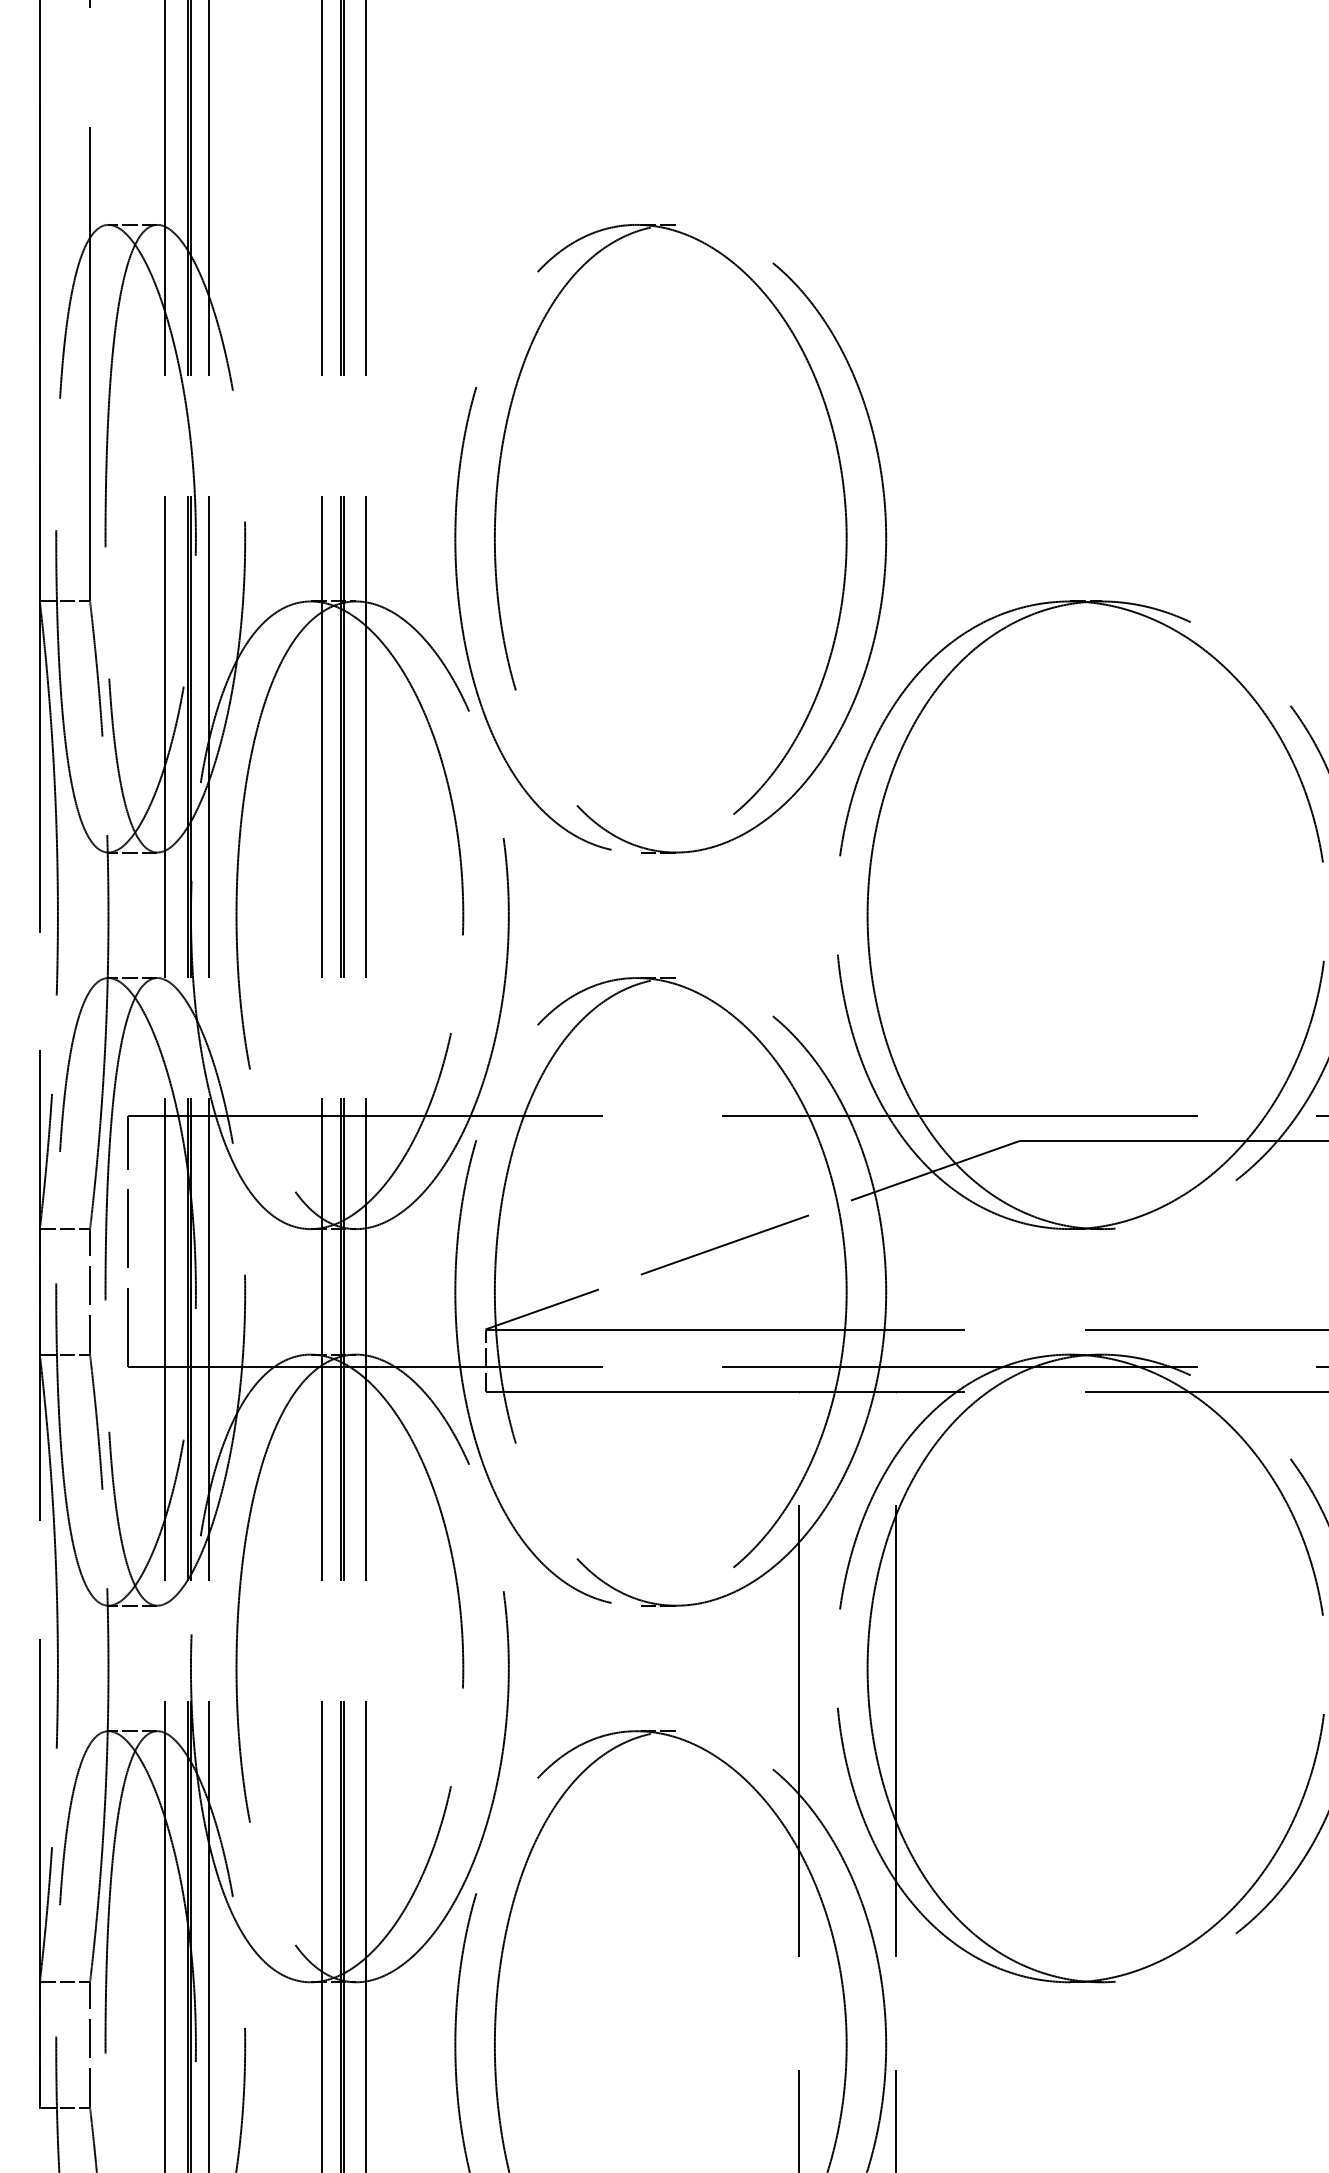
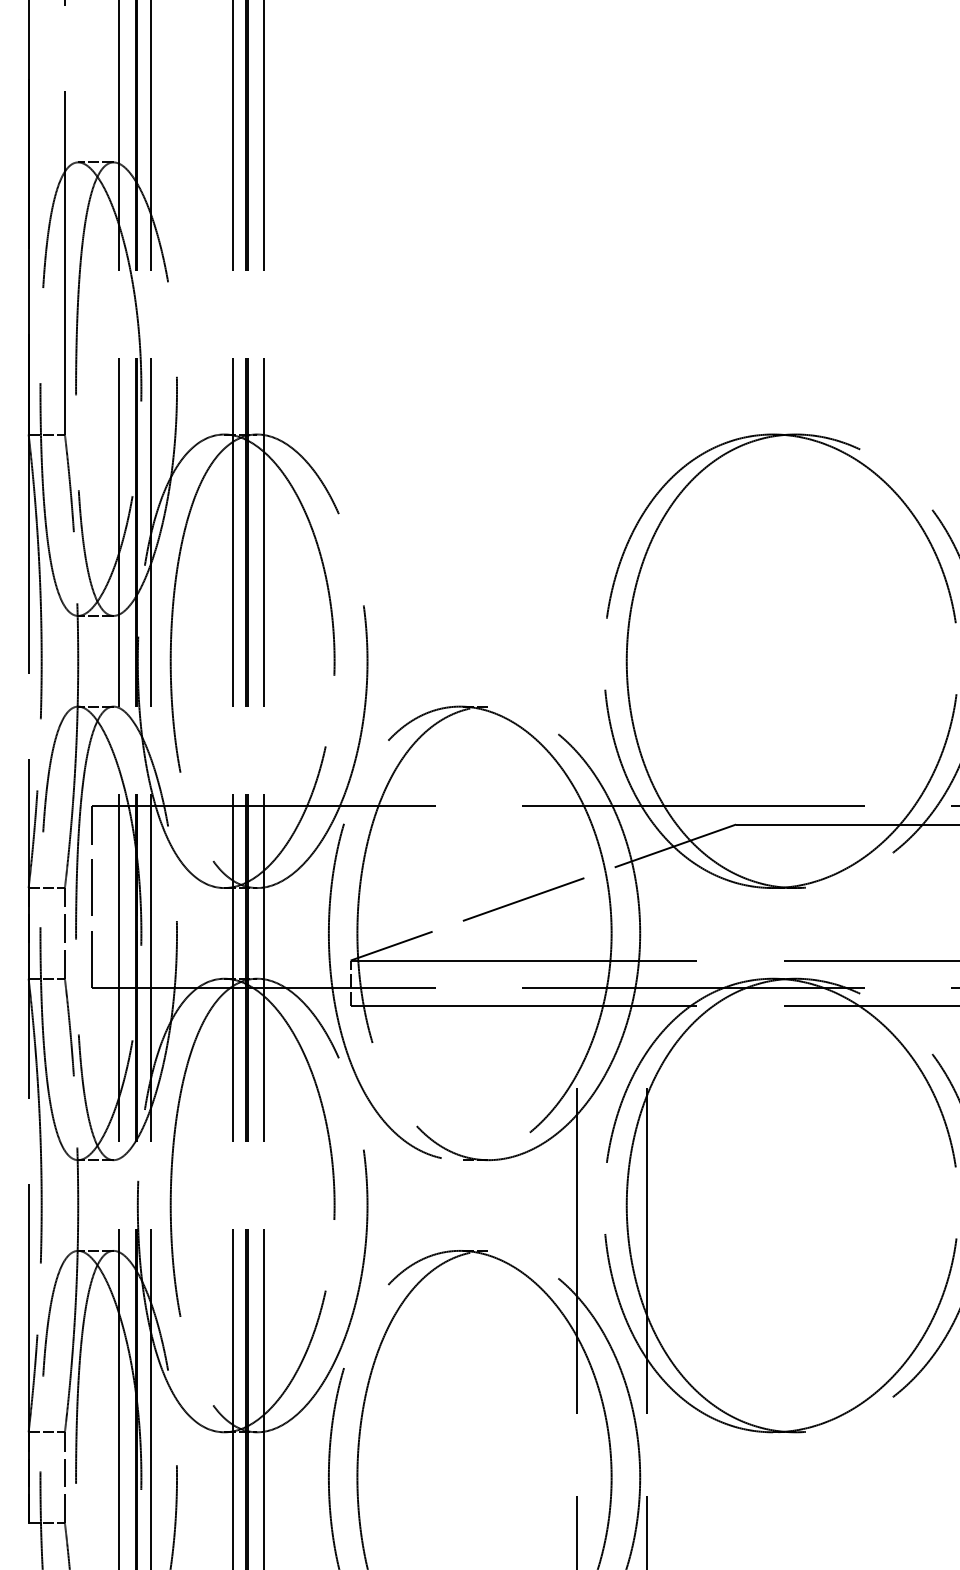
part: (496, 520) -> (358, 376), removed

